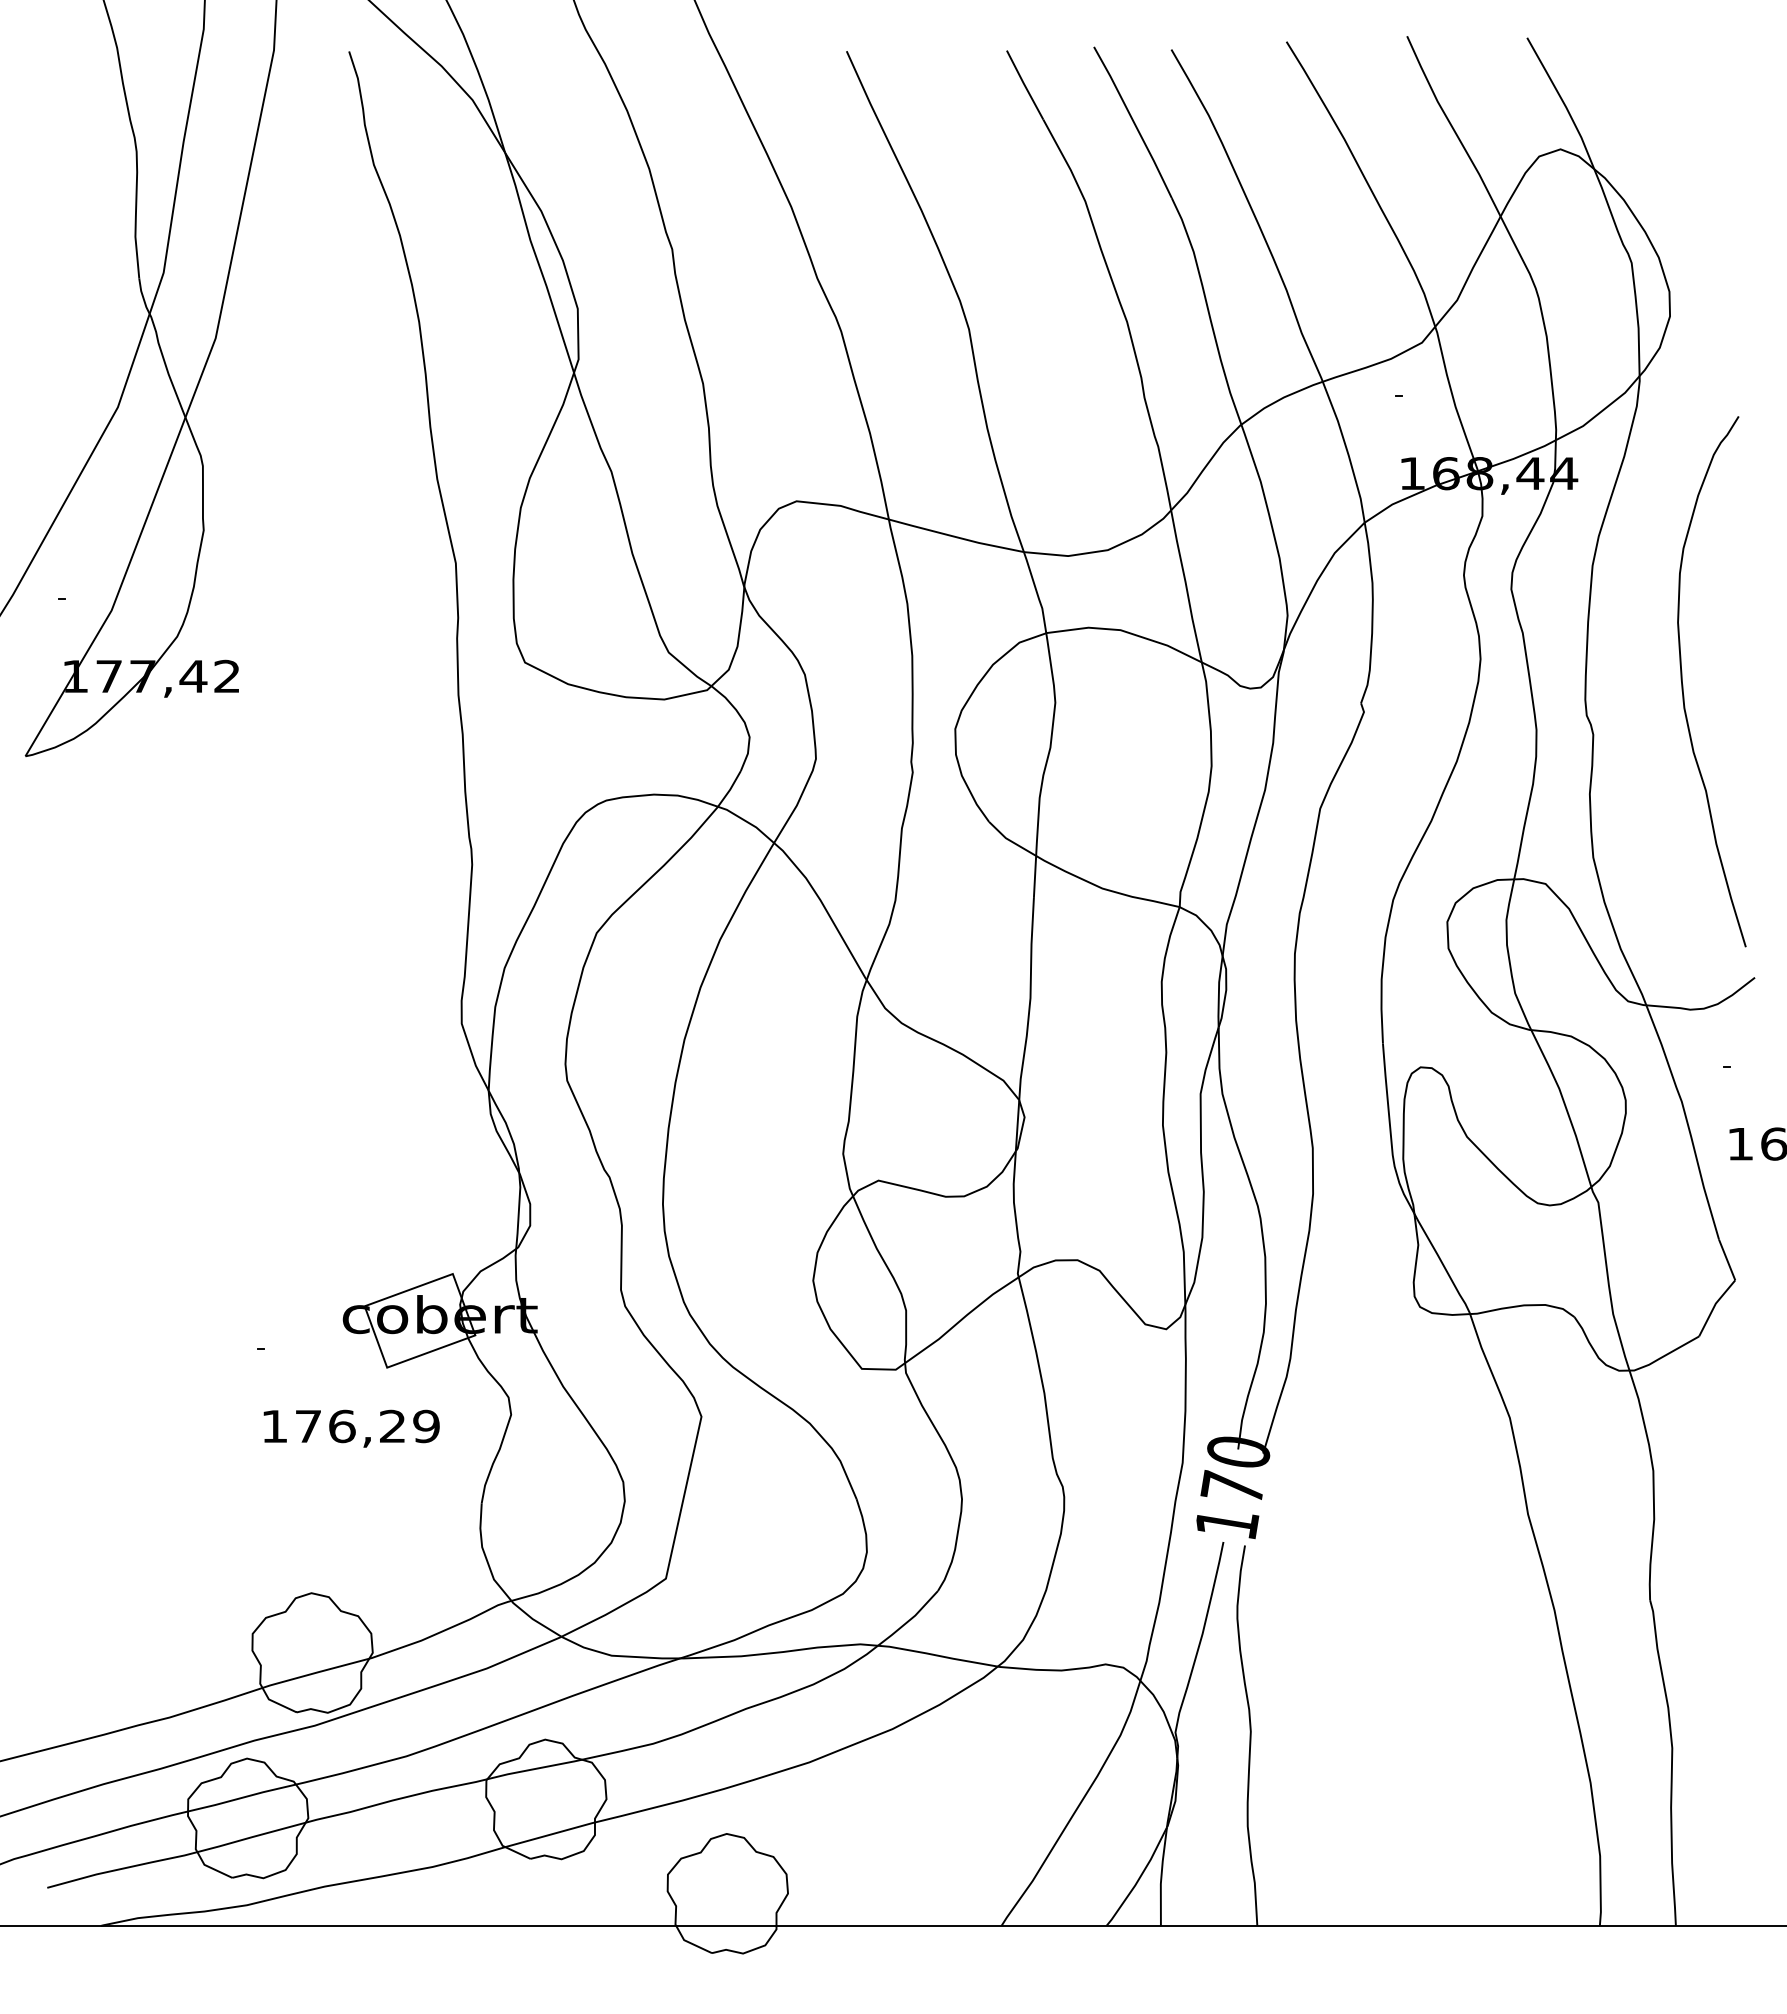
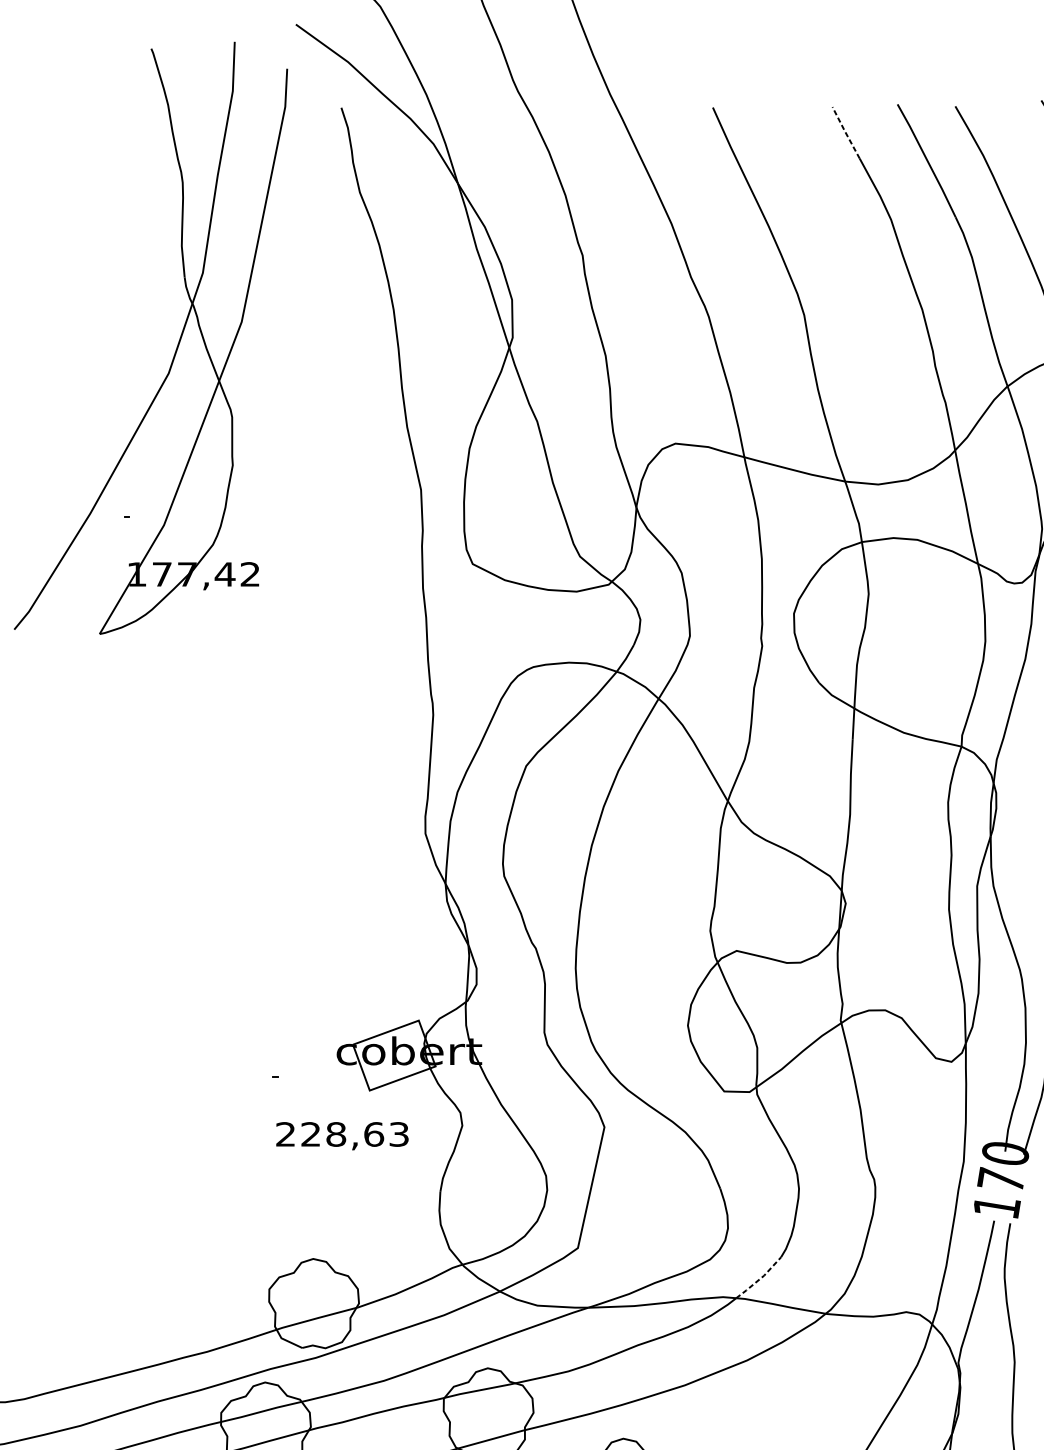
line: (1024, 84) -> (845, 132), solid -> dashed
text: (350, 1426) -> (342, 1134), 176,29 -> 228,63
line: (909, 1620) -> (759, 1279), solid -> dashed

